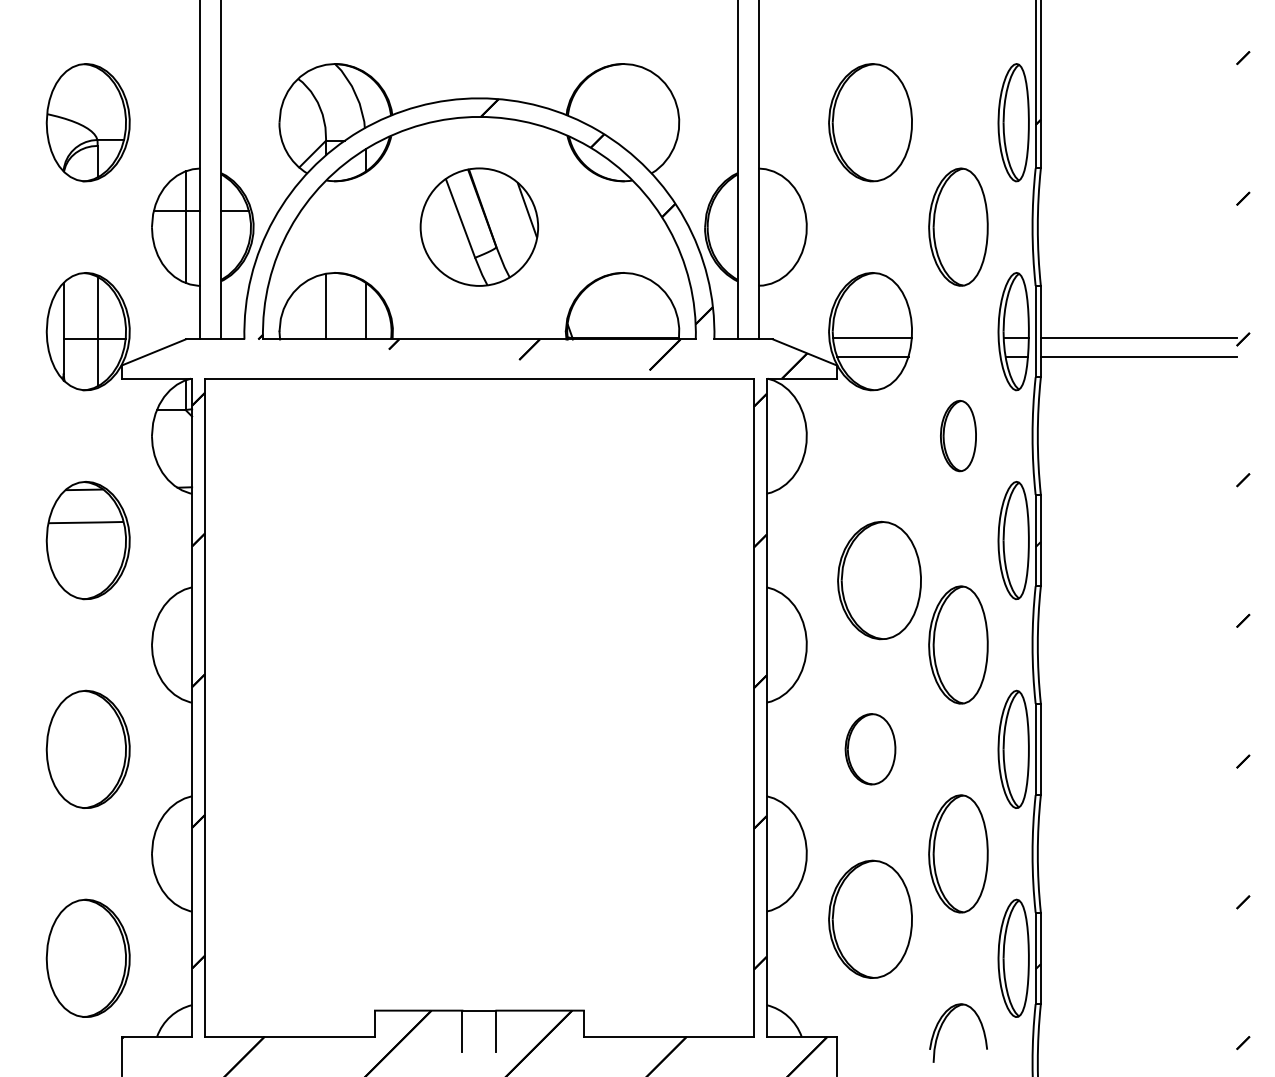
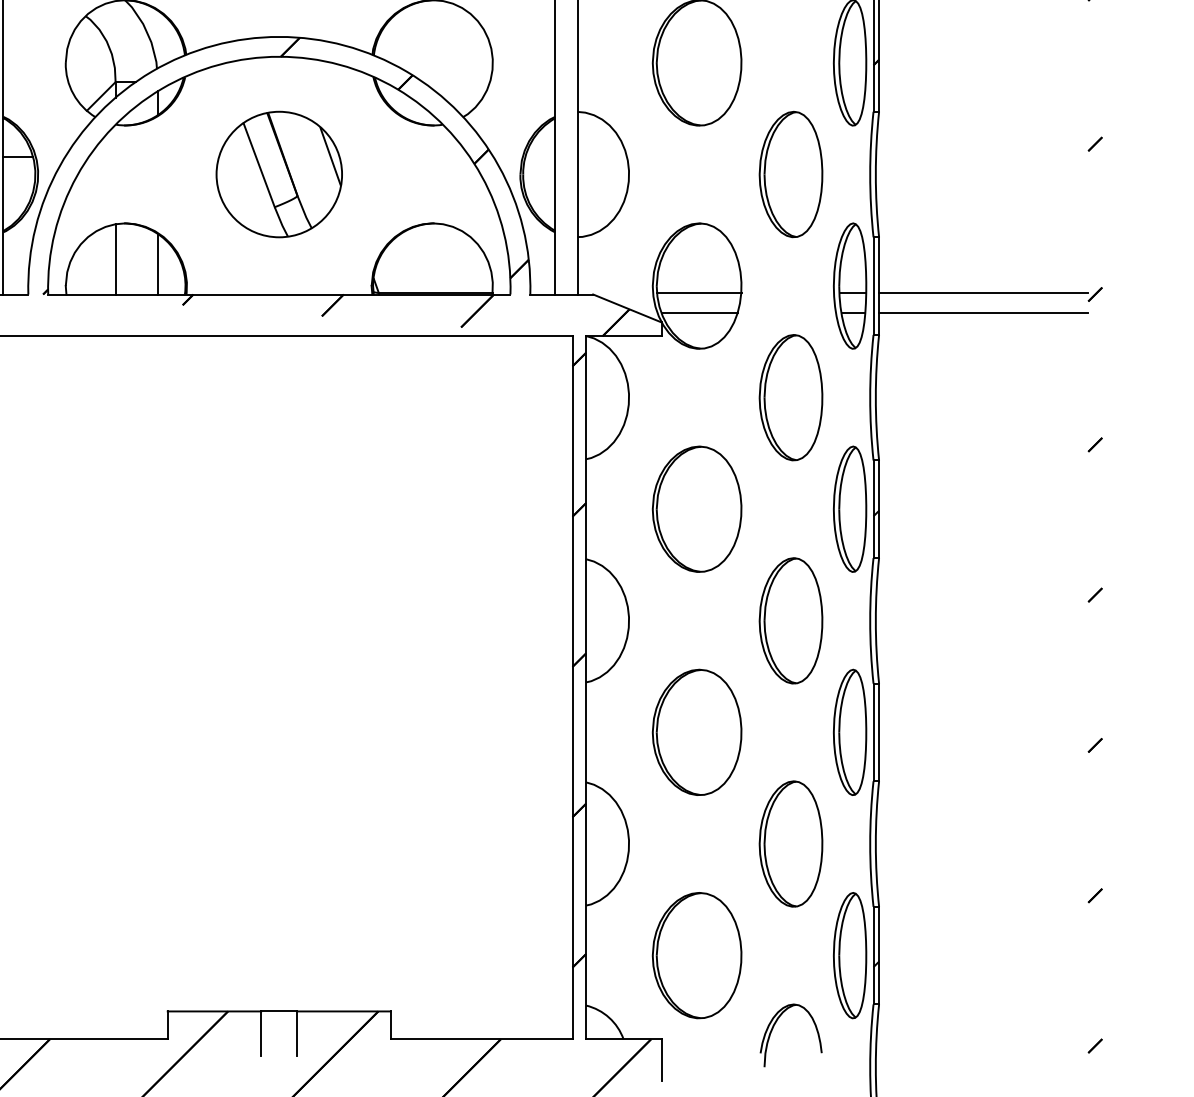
part: (958, 435) -> (791, 397), size x1.67
part: (879, 580) -> (697, 509), moved
part: (870, 748) -> (697, 731), size x1.67
part: (870, 918) -> (697, 954), moved

